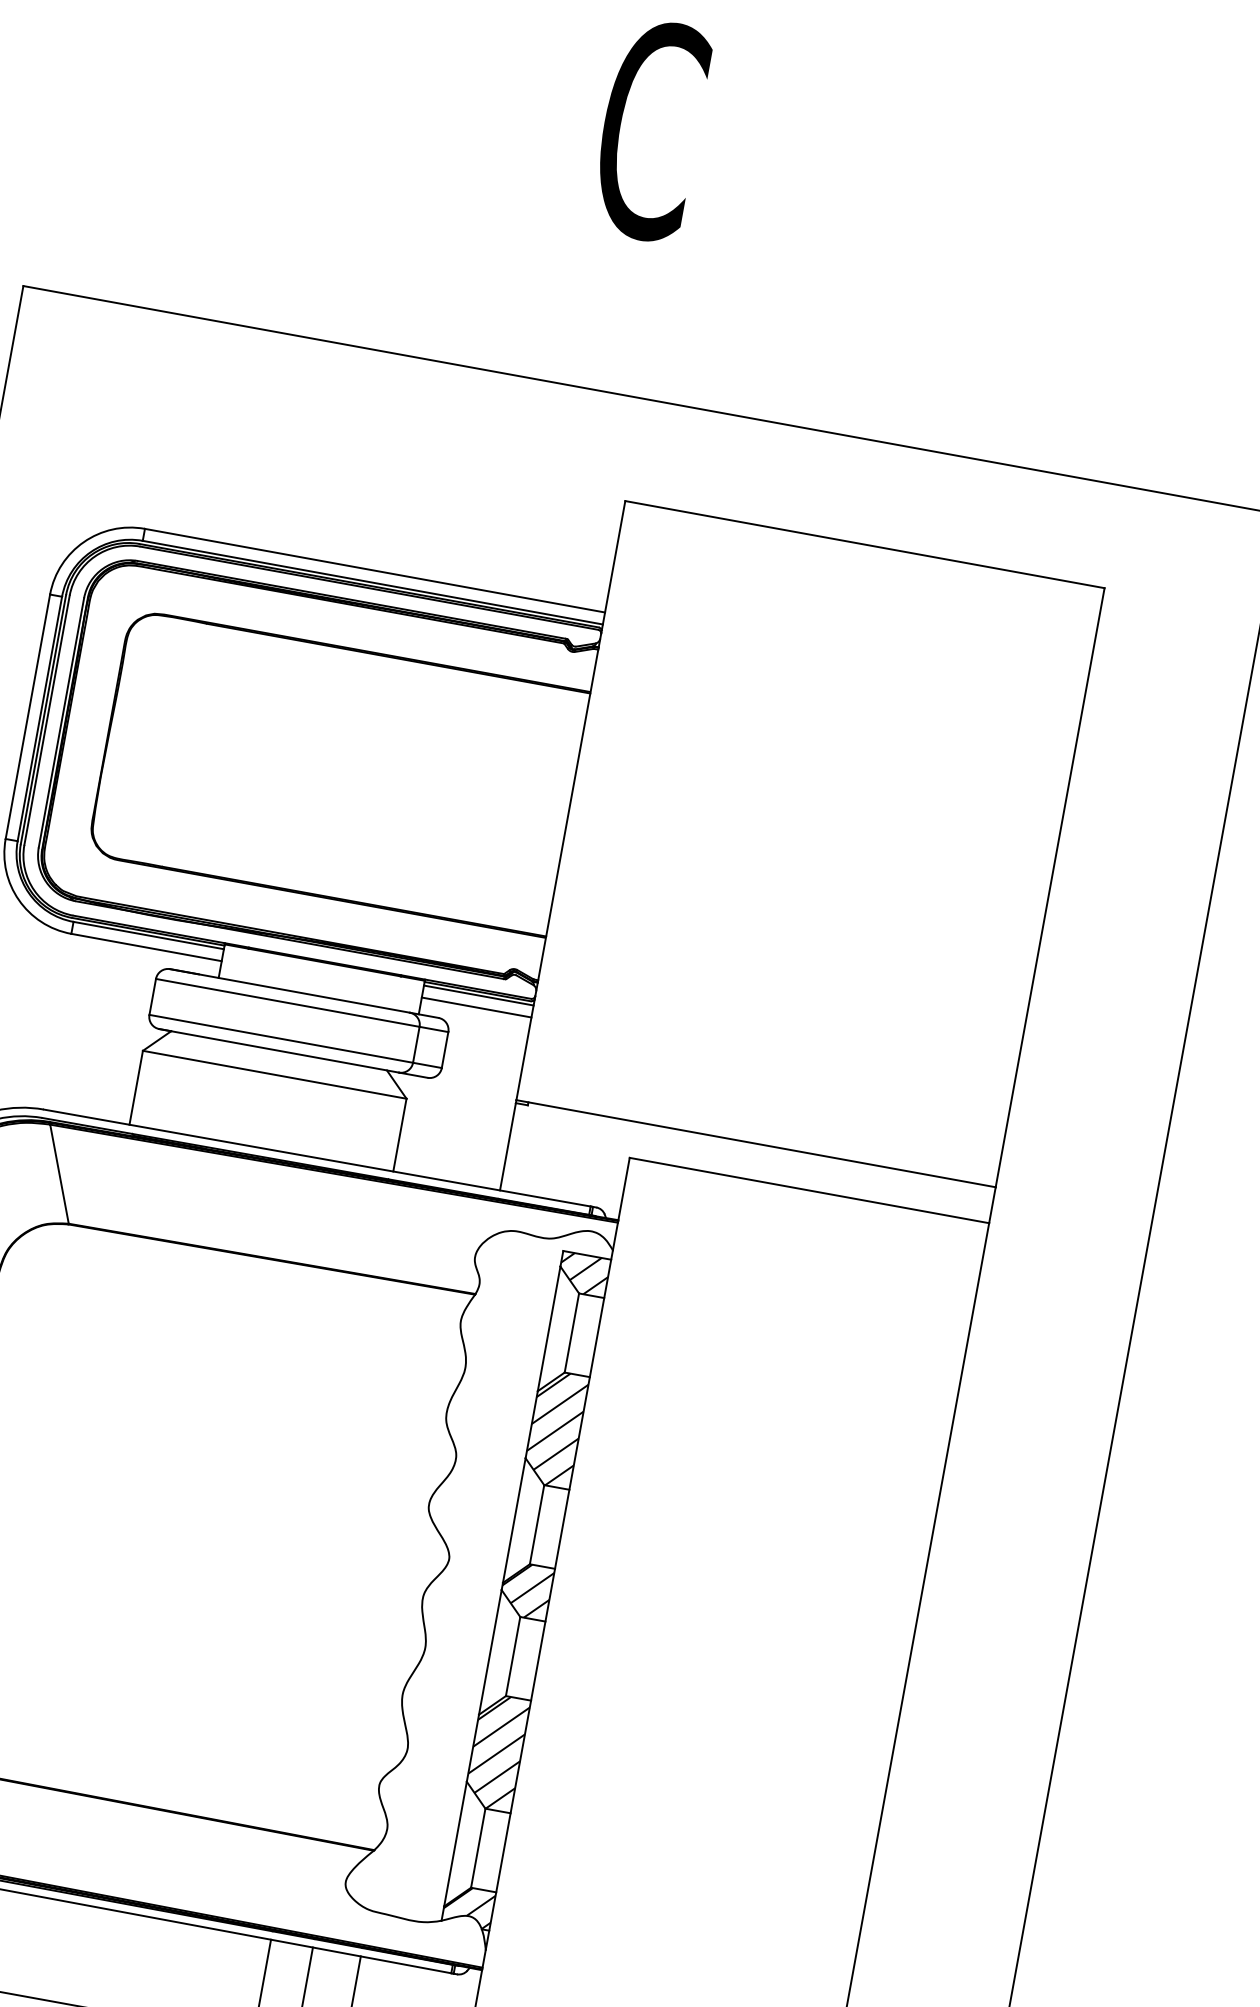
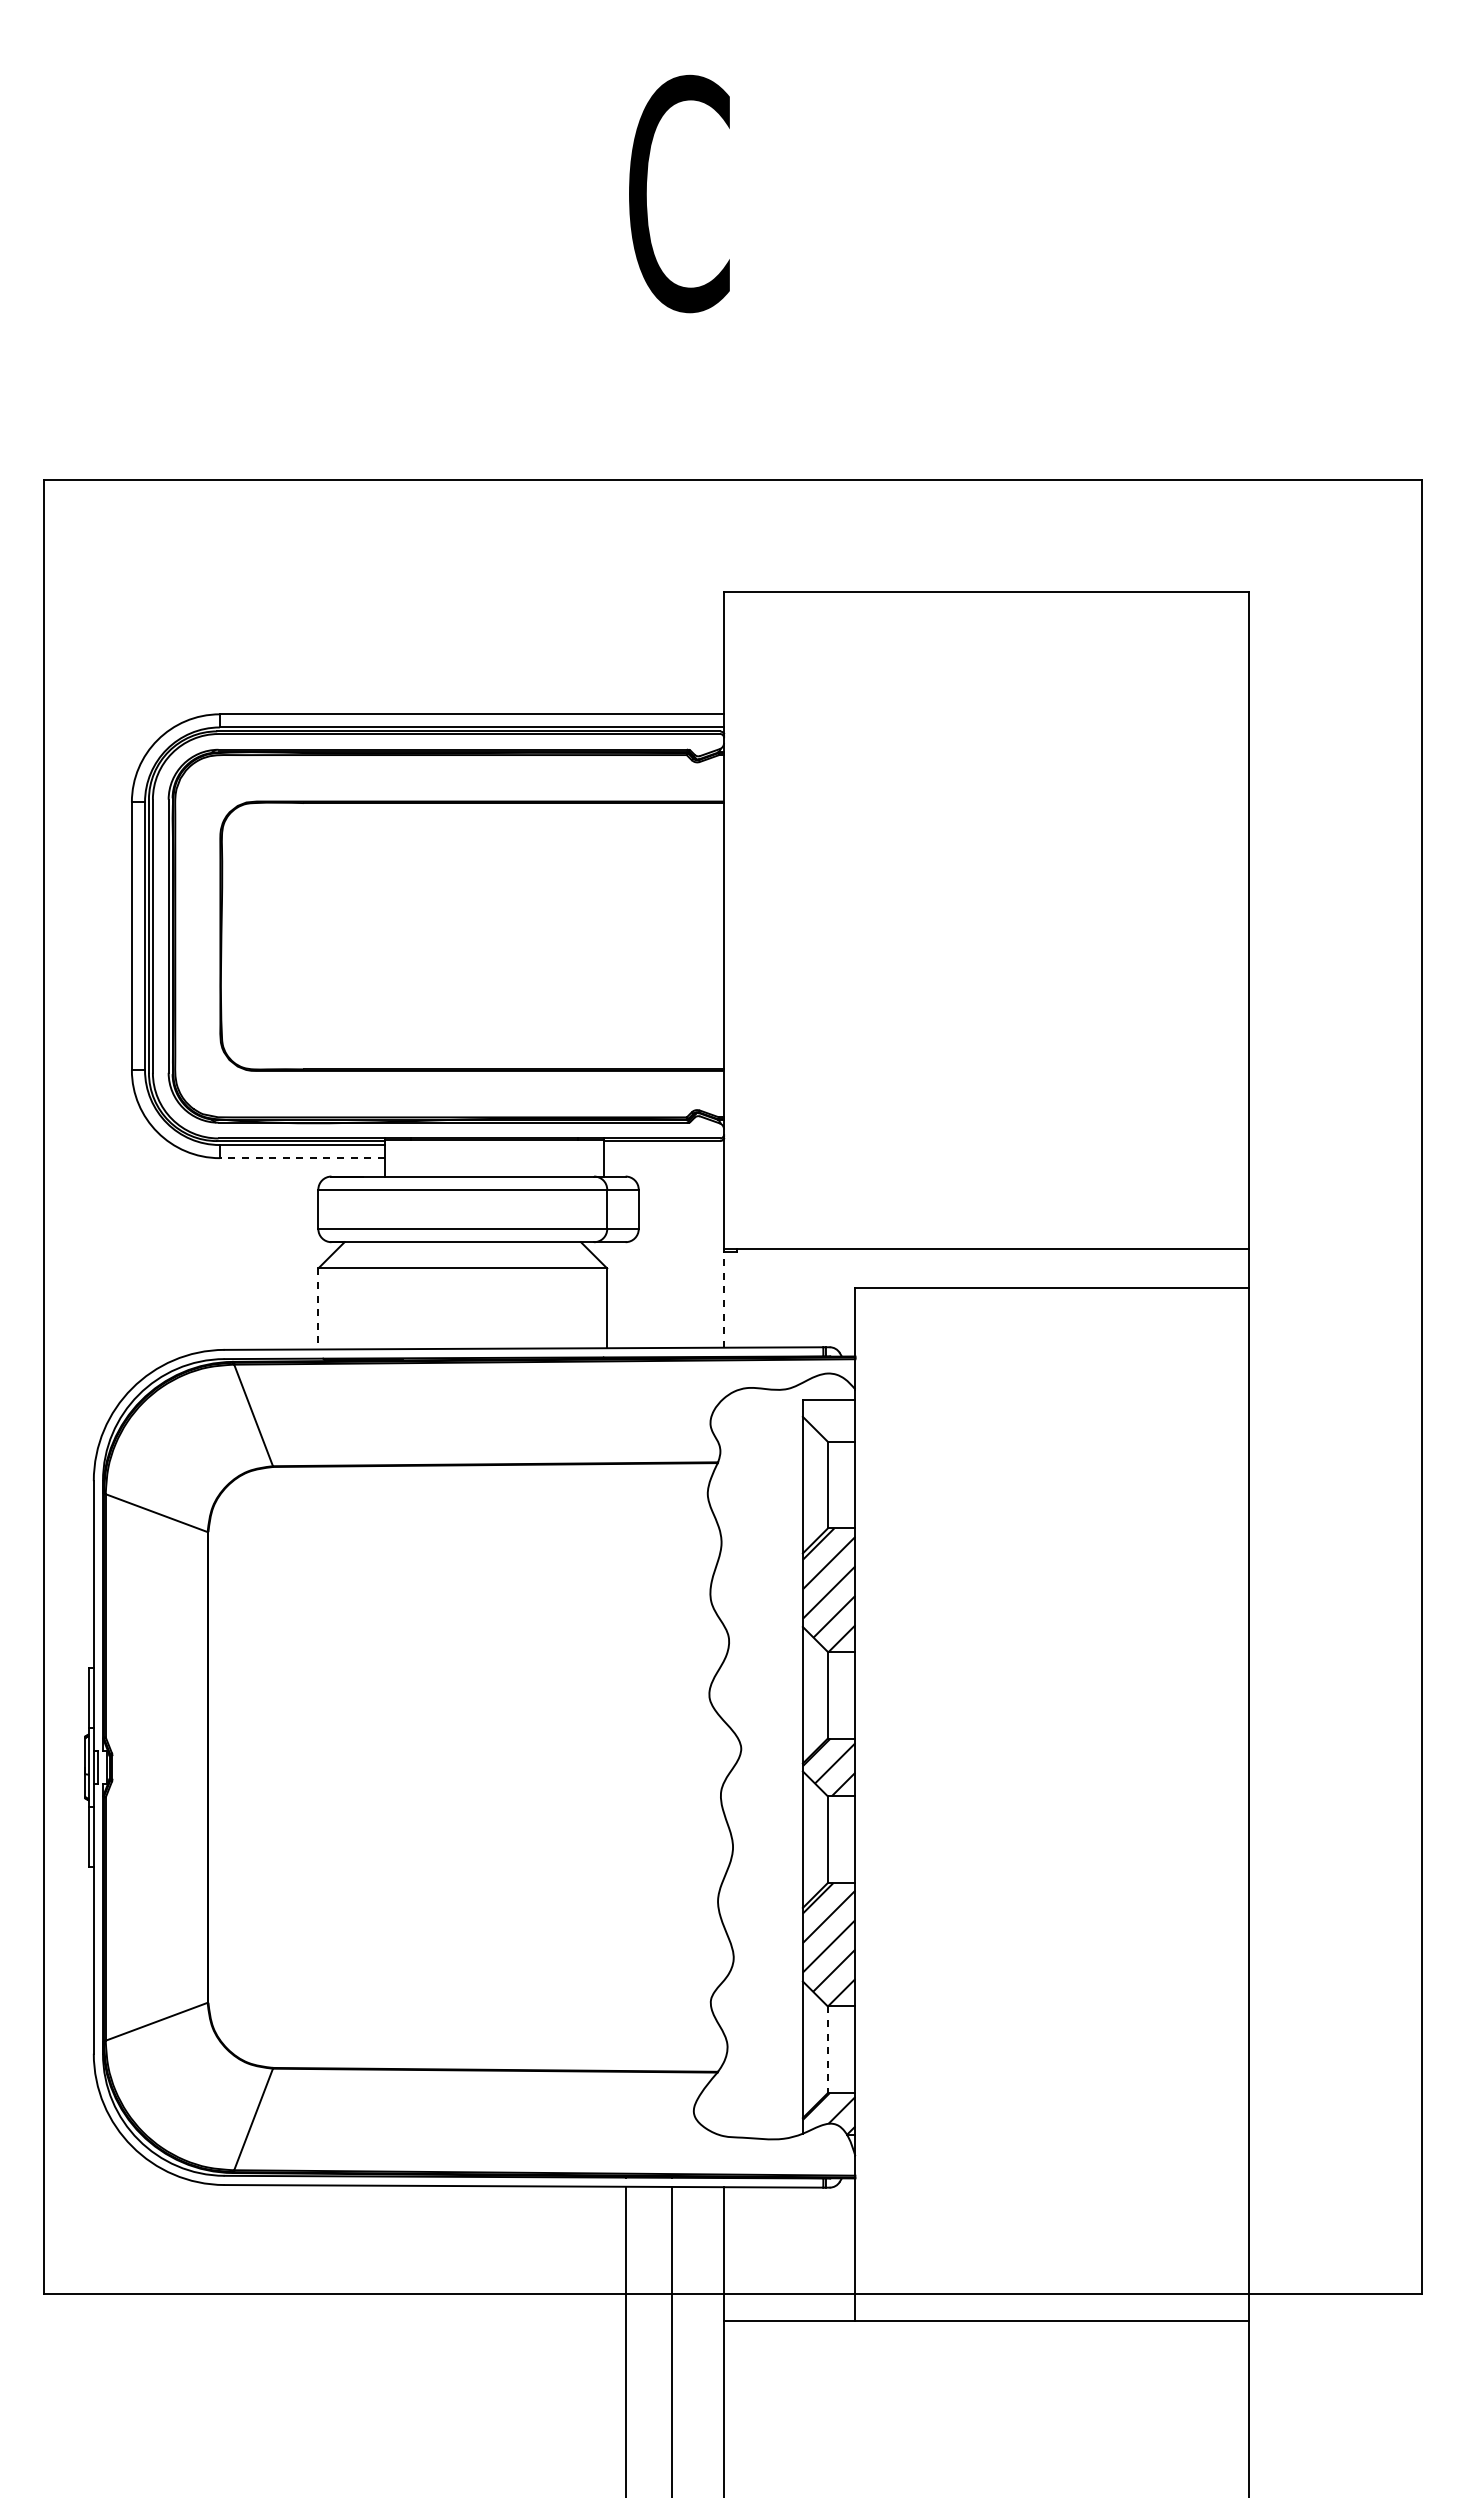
line: (145, 947) -> (301, 1158), solid -> dashed
line: (478, 995) -> (663, 1145), removed
line: (476, 1007) -> (663, 1158), removed
line: (136, 1087) -> (318, 1308), solid -> dashed
line: (508, 1146) -> (724, 1299), solid -> dashed
hatch: (583, 1274) -> (828, 1420), removed
line: (477, 1848) -> (827, 2050), solid -> dashed

